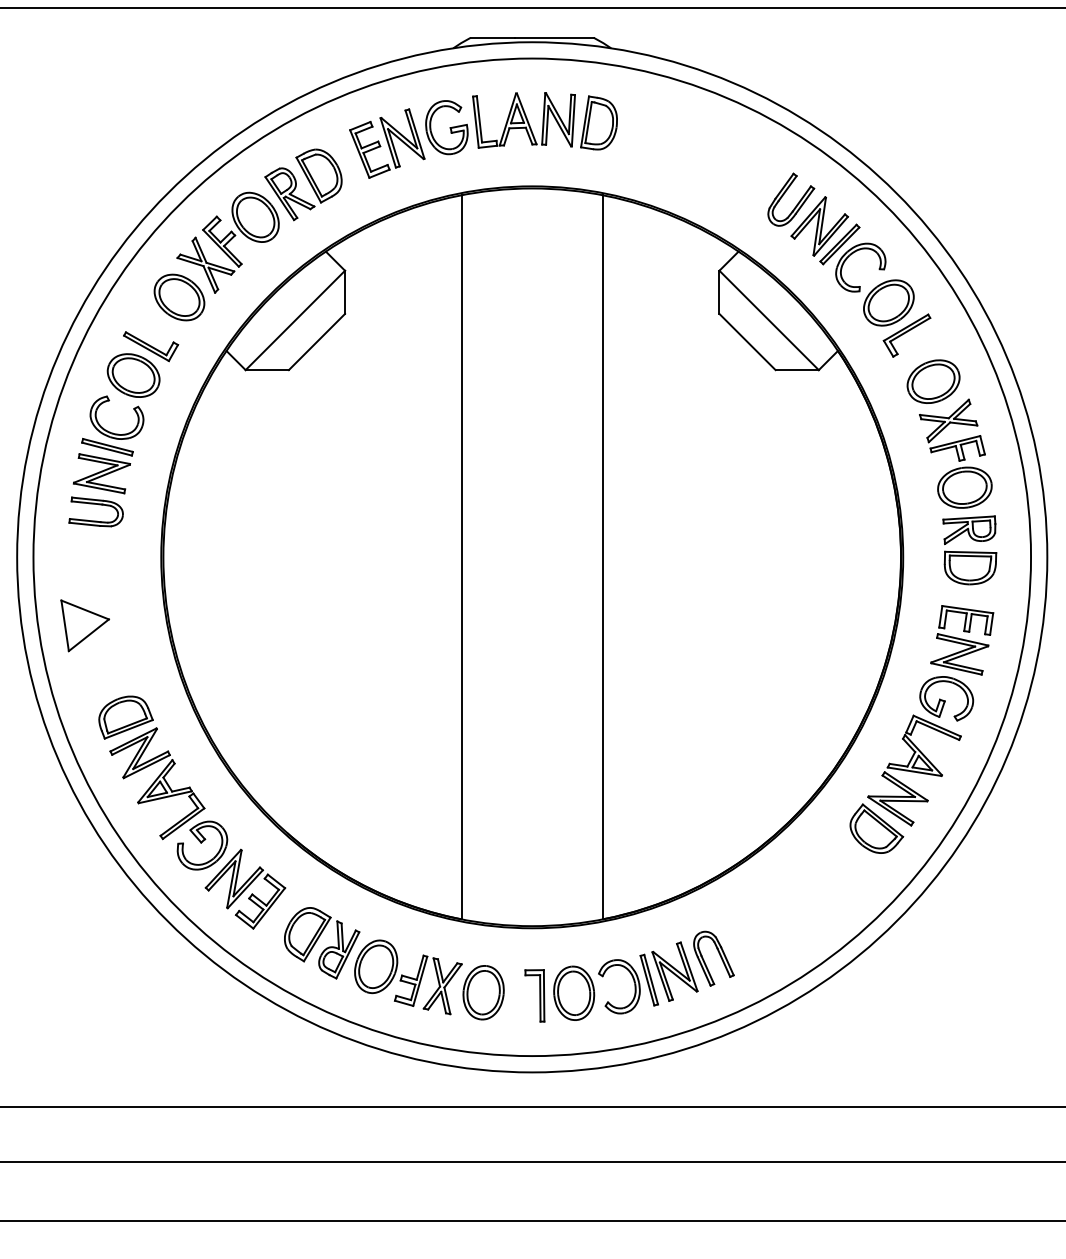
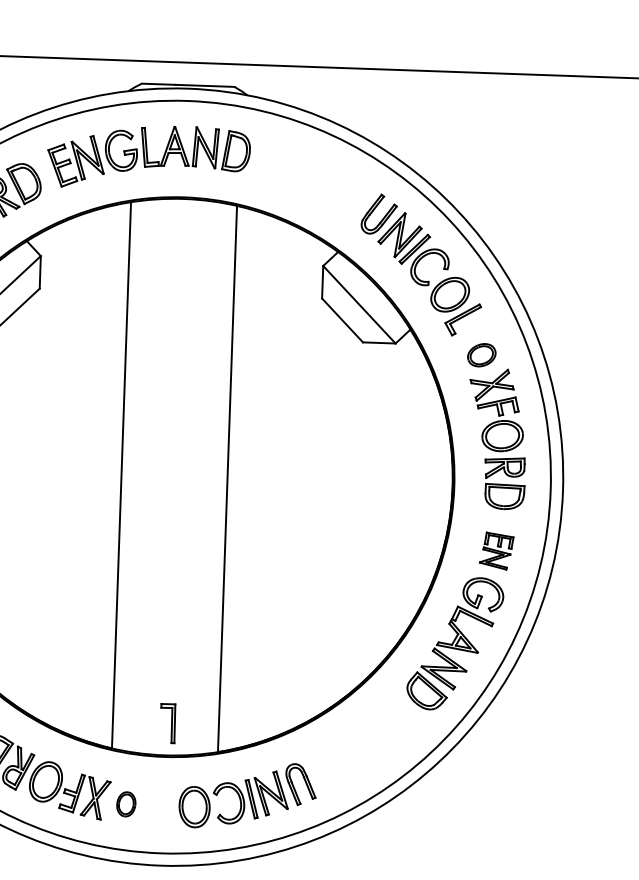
part: (933, 381) -> (481, 355), size x0.7
part: (962, 640) -> (496, 551), size x0.7
part: (483, 992) -> (126, 804), size x0.6
part: (534, 995) -> (167, 723), moved

